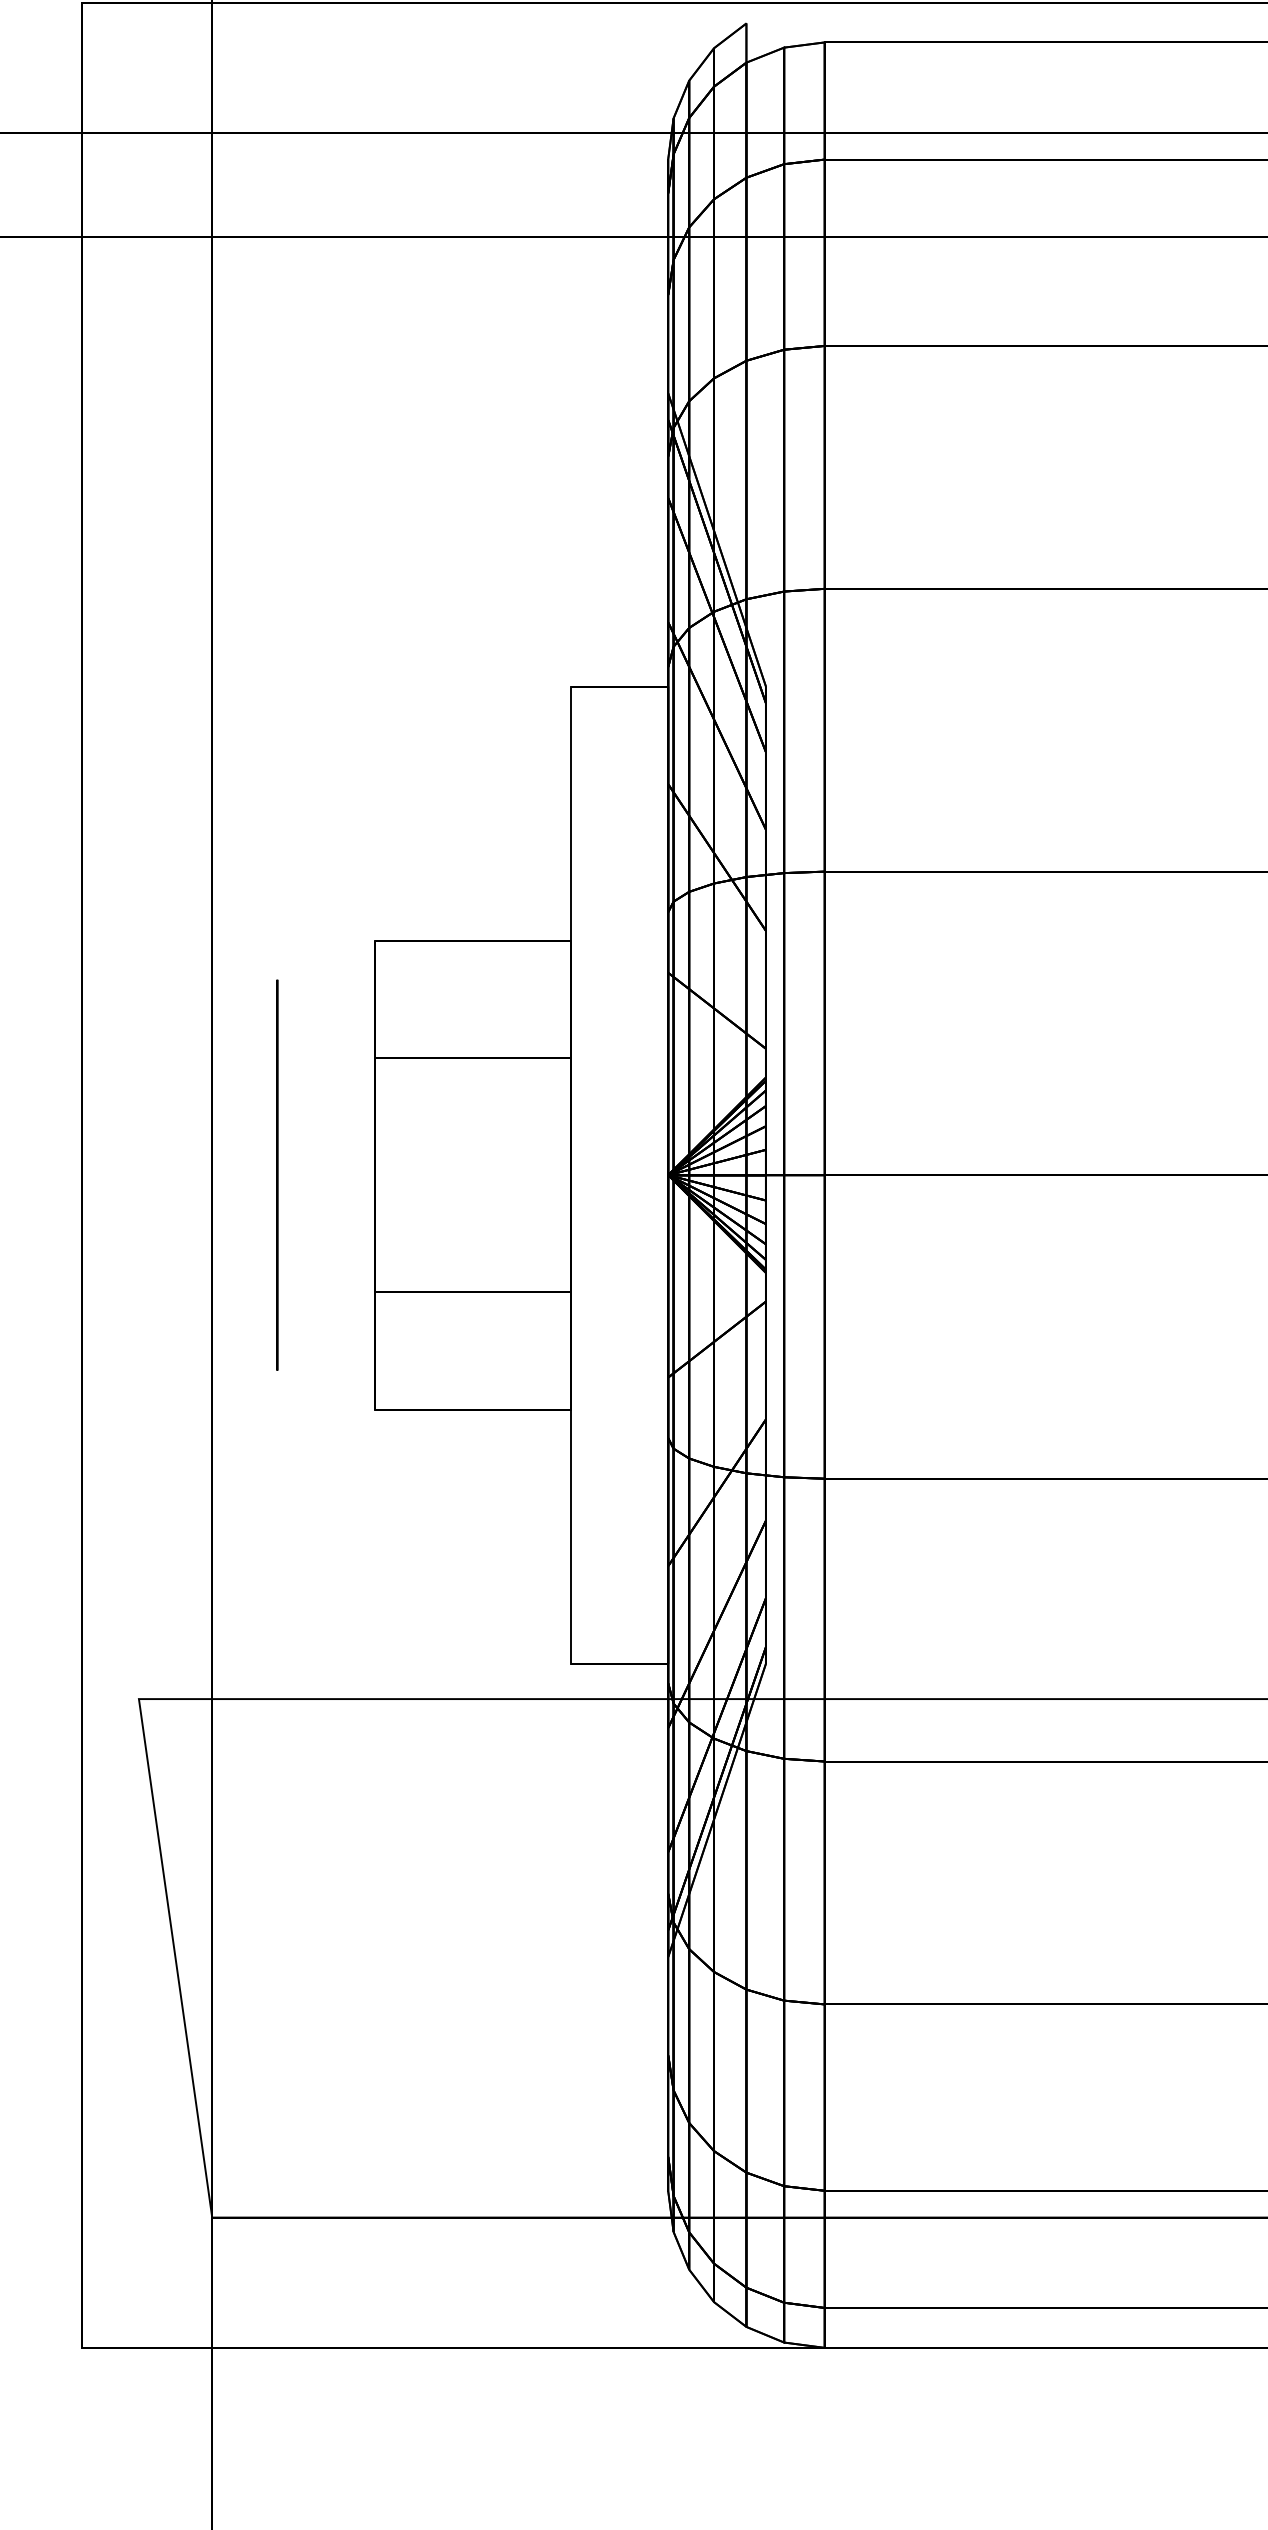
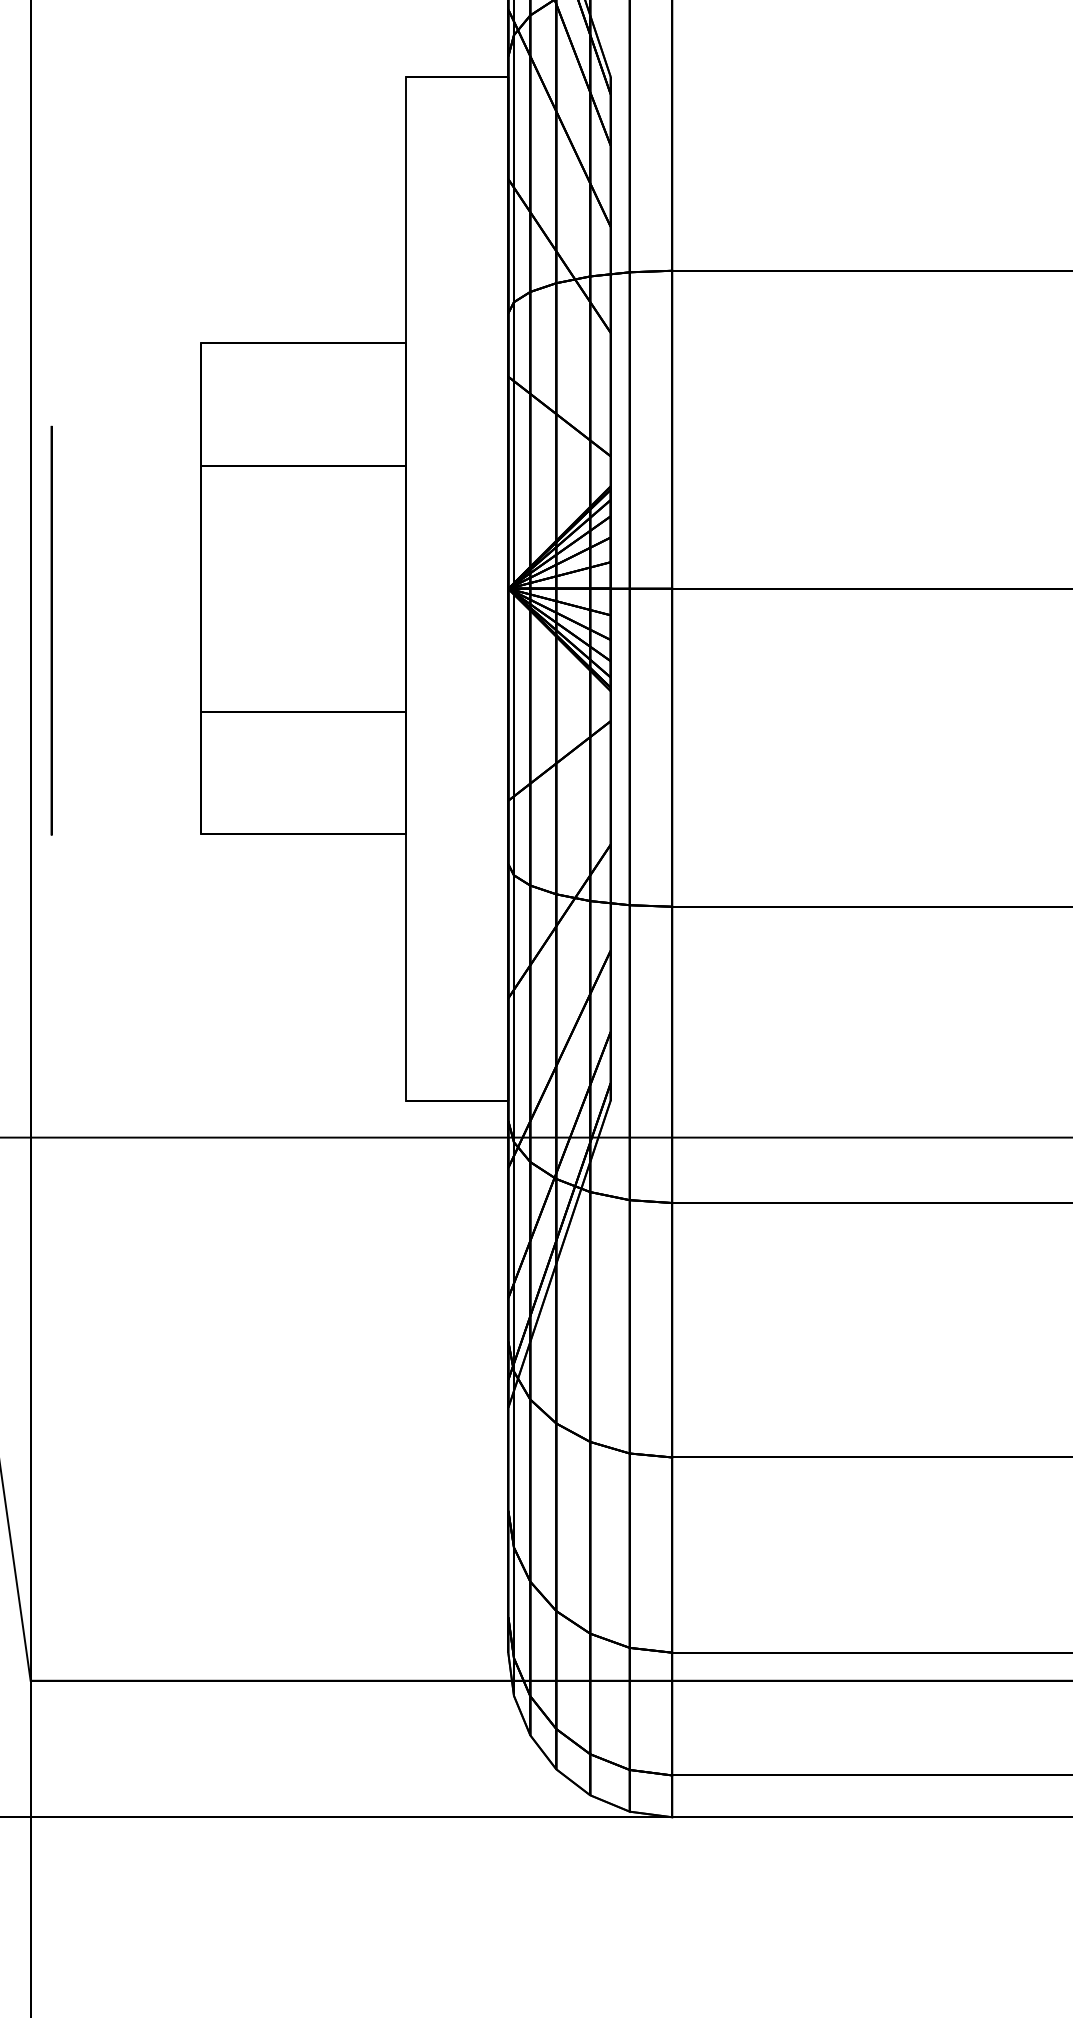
circle: (277, 1174) -> (51, 629), moved

